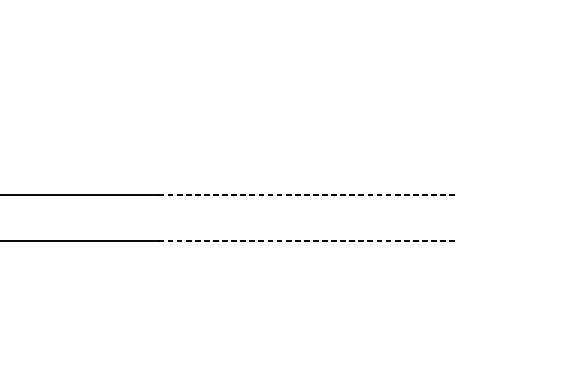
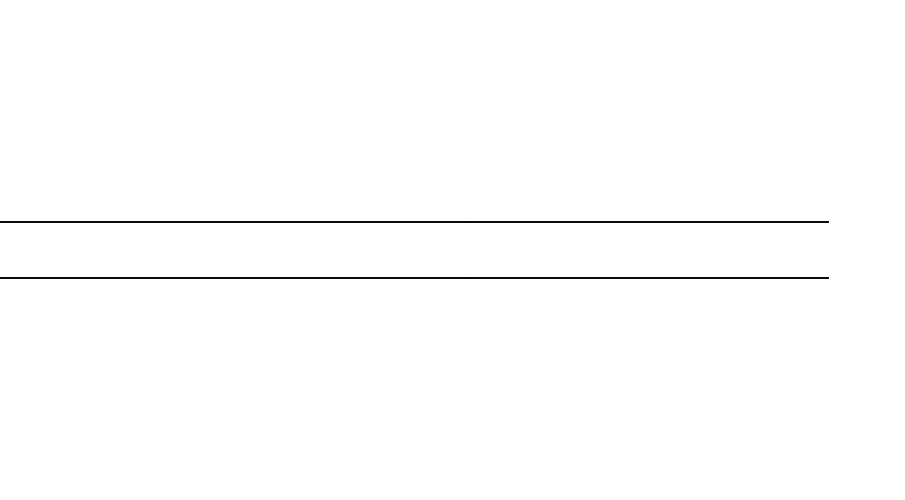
line: (307, 194) -> (648, 221), dashed -> solid
line: (307, 241) -> (648, 278), dashed -> solid

